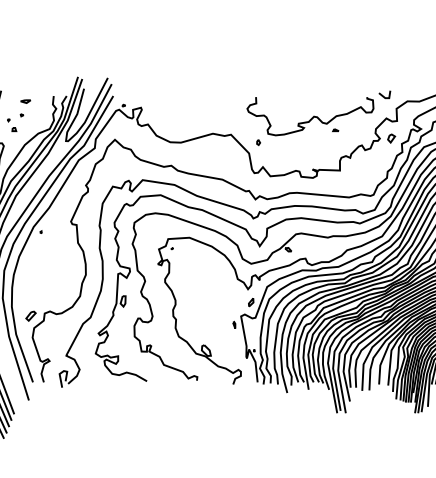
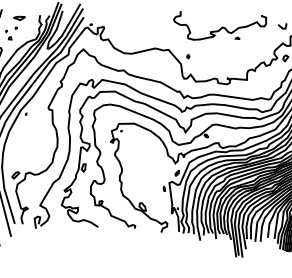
part: (25, 101) -> (19, 18), size x1.6
part: (310, 116) -> (219, 27), moved

